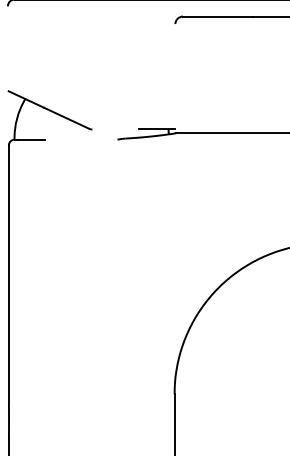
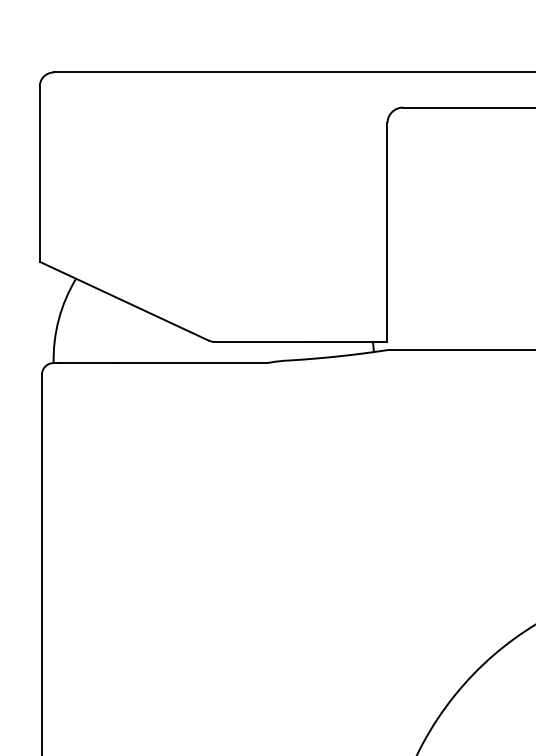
line: (7, 48) -> (38, 173), added
line: (175, 76) -> (387, 231), added
line: (115, 129) -> (263, 341), added
line: (81, 139) -> (192, 362), added

